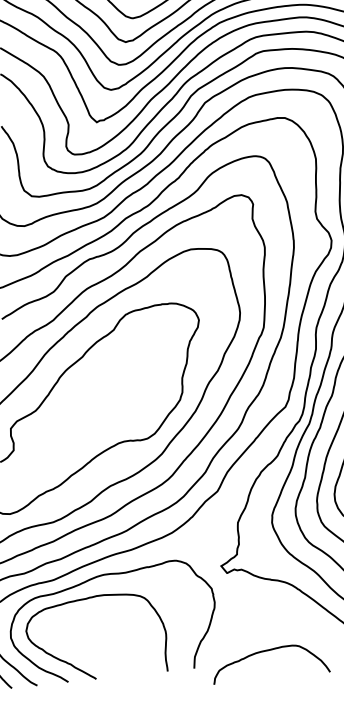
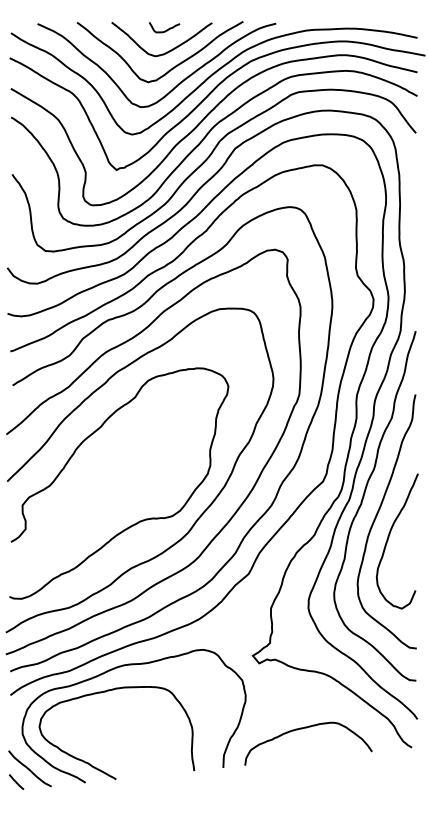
curve: (271, 650) -> (307, 728), moved

